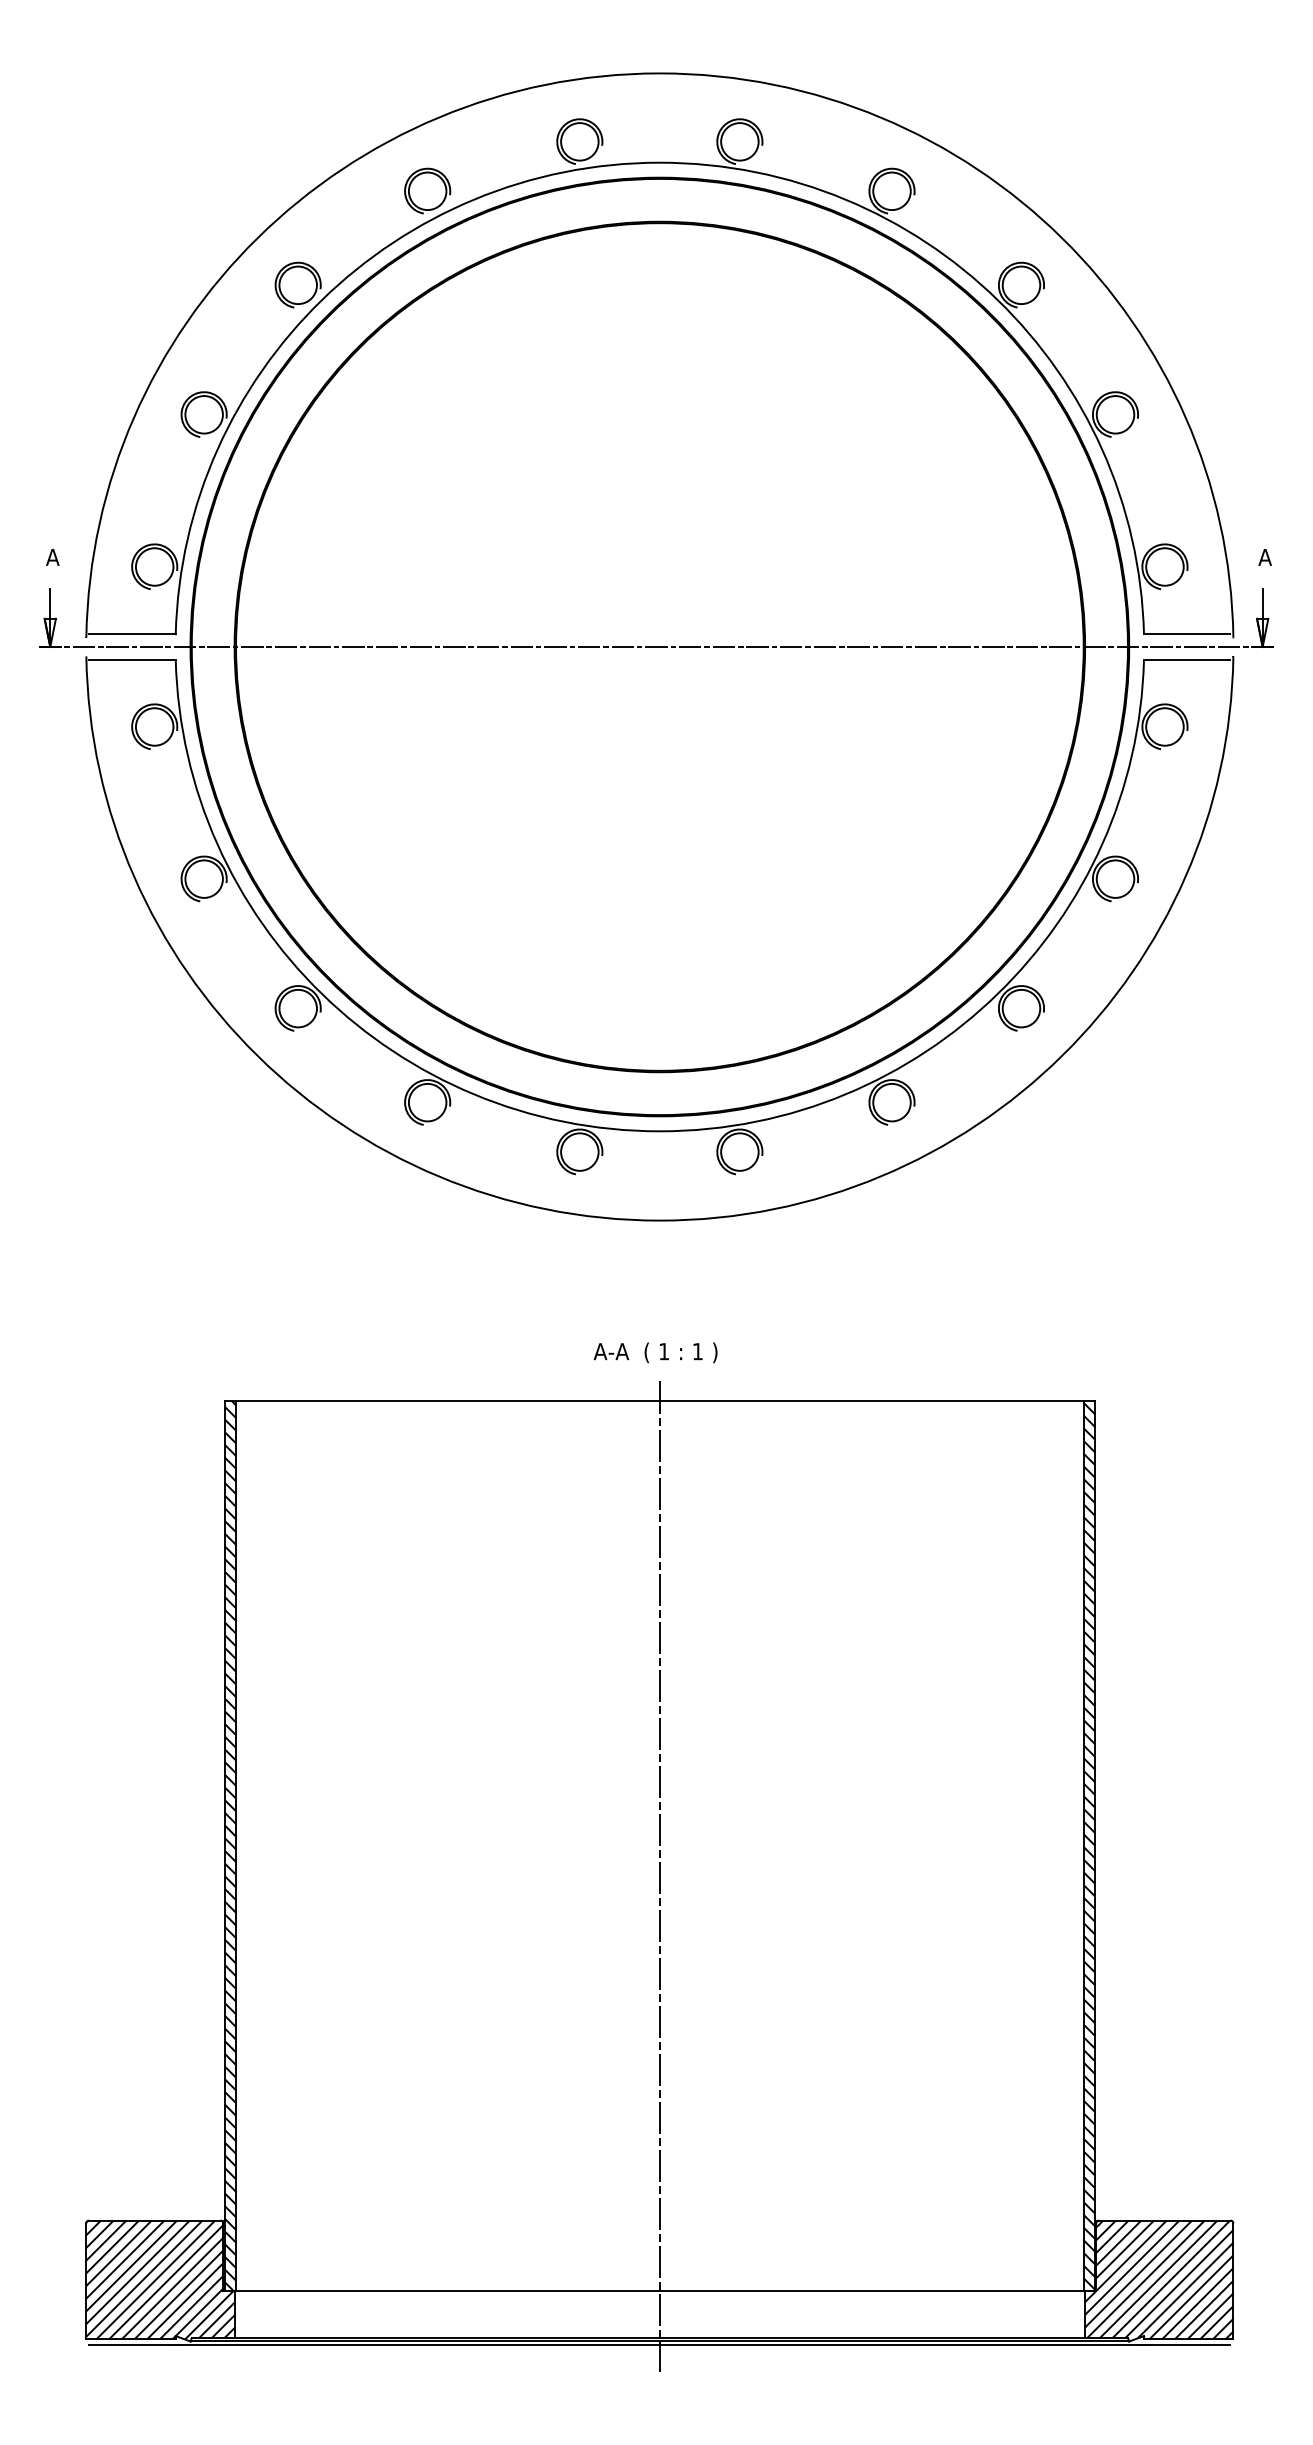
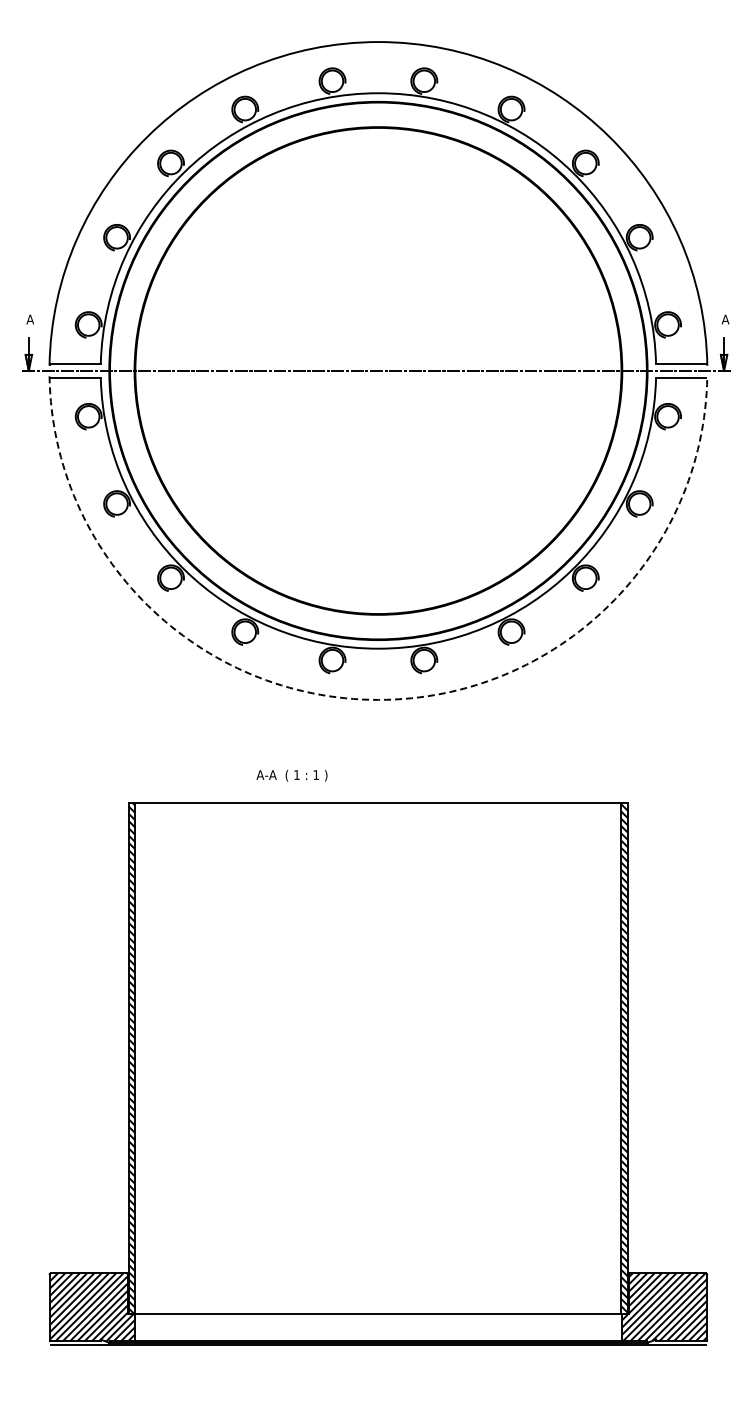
arc: (659, 1219) -> (378, 699), solid -> dashed
text: (654, 1352) -> (291, 775), moved
line: (659, 1875) -> (378, 1075), removed

